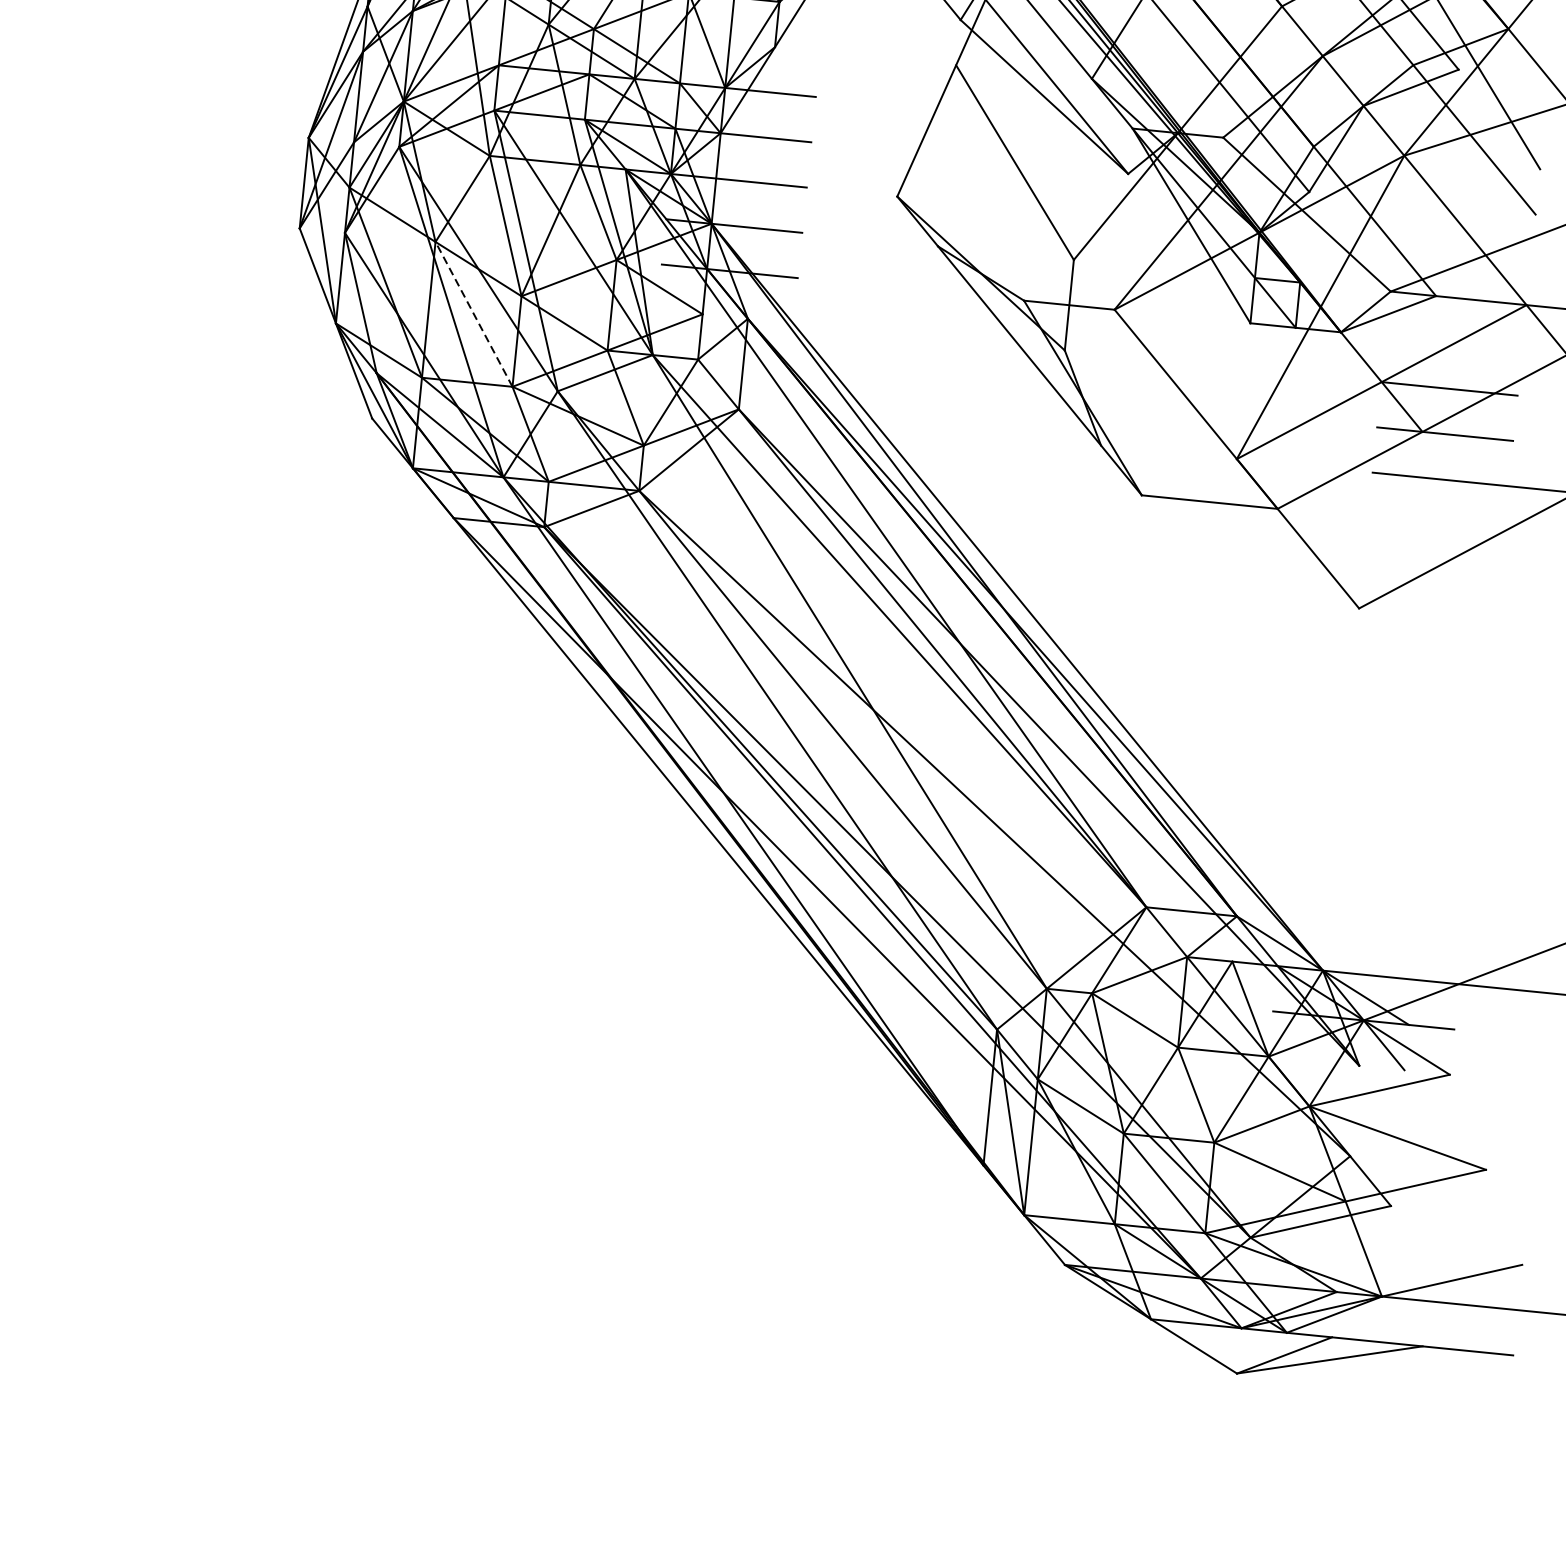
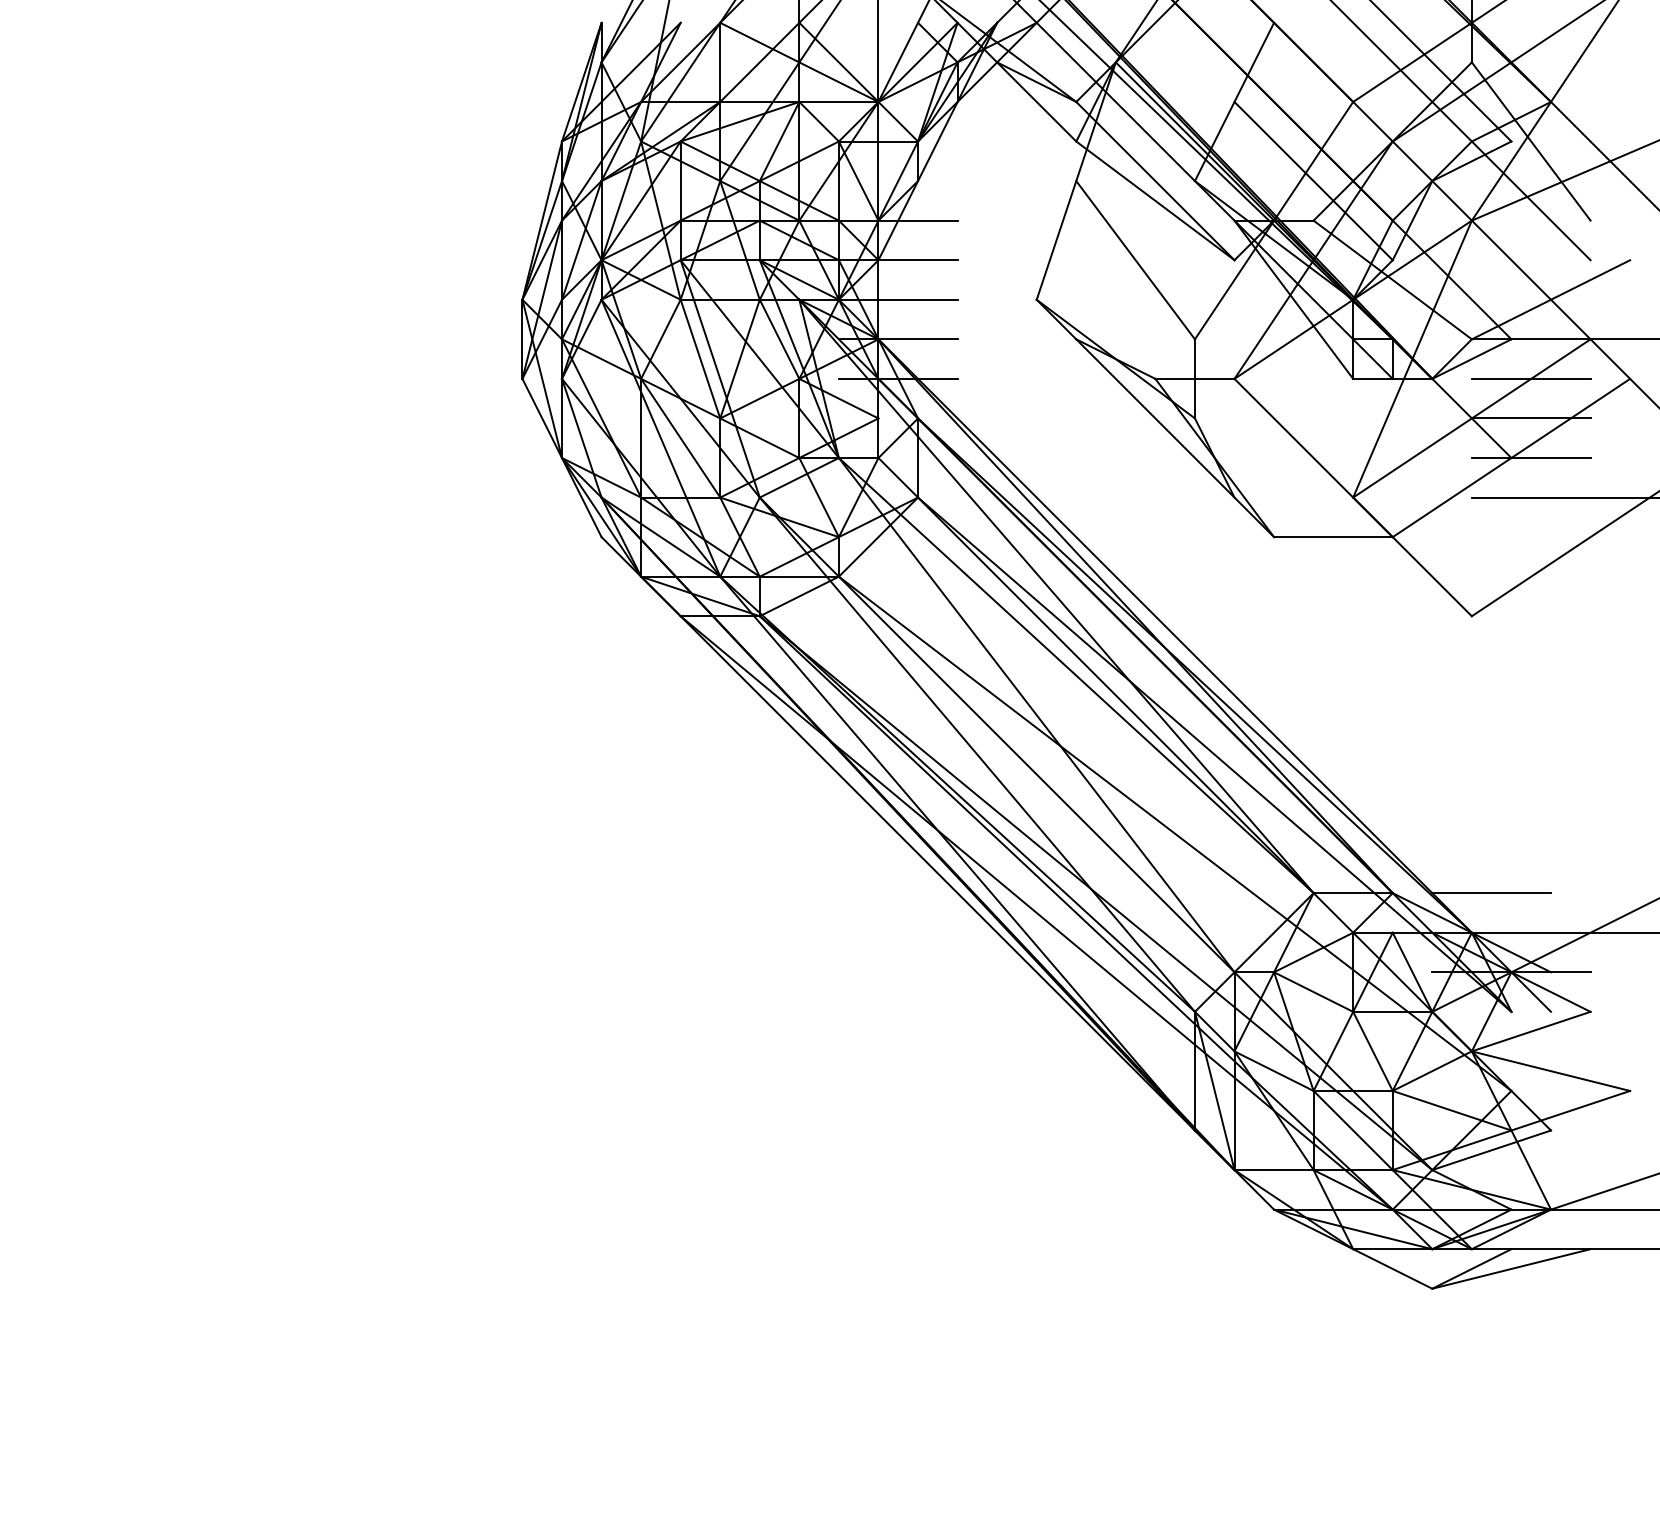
line: (473, 313) -> (680, 437), dashed -> solid
line: (1453, 343) -> (1530, 378), added
line: (1349, 928) -> (1491, 893), added

